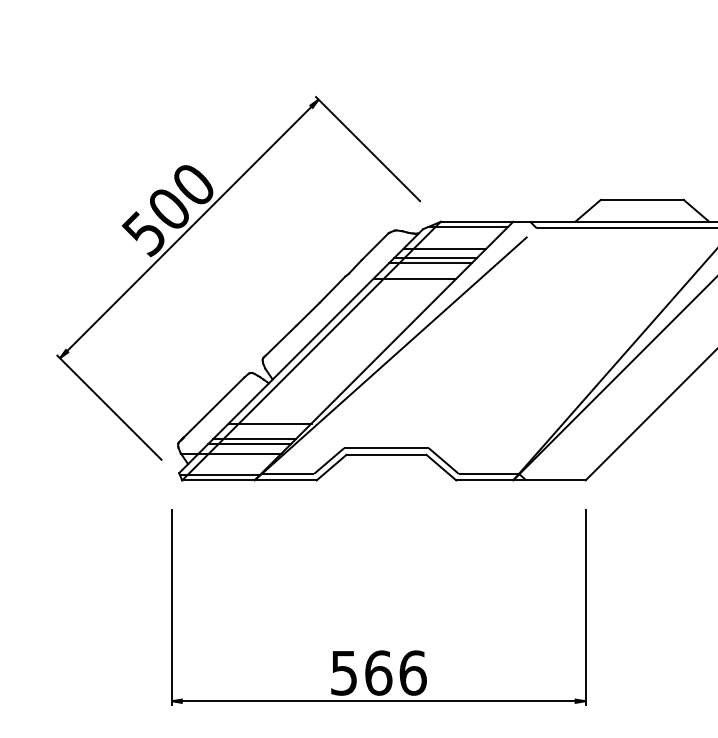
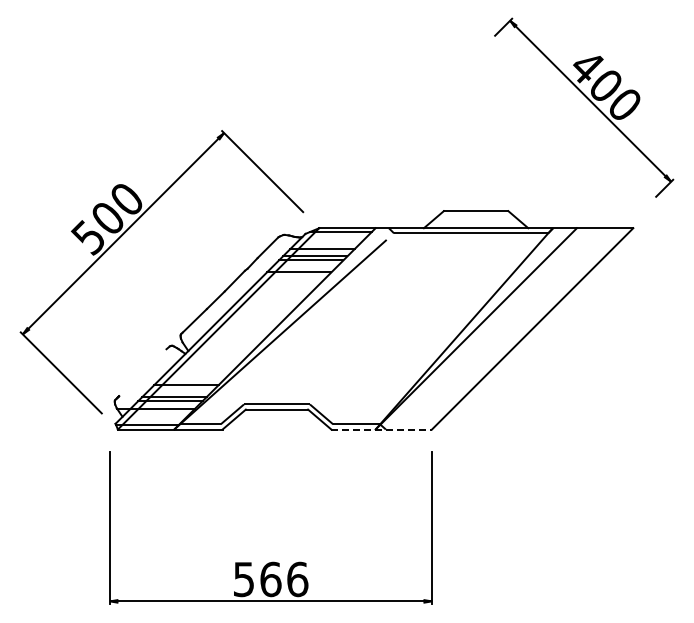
line: (213, 407) -> (142, 372), removed
line: (522, 480) -> (382, 429), solid -> dashed

